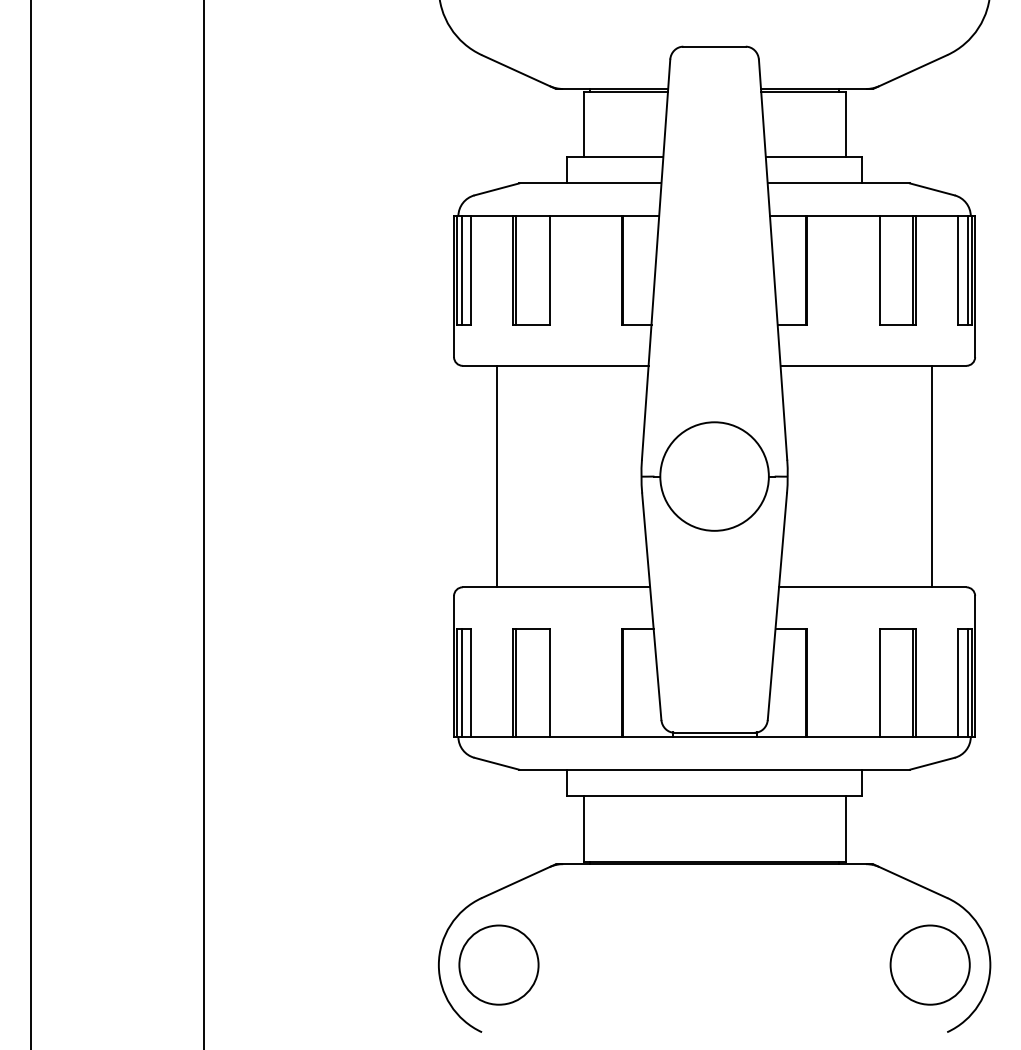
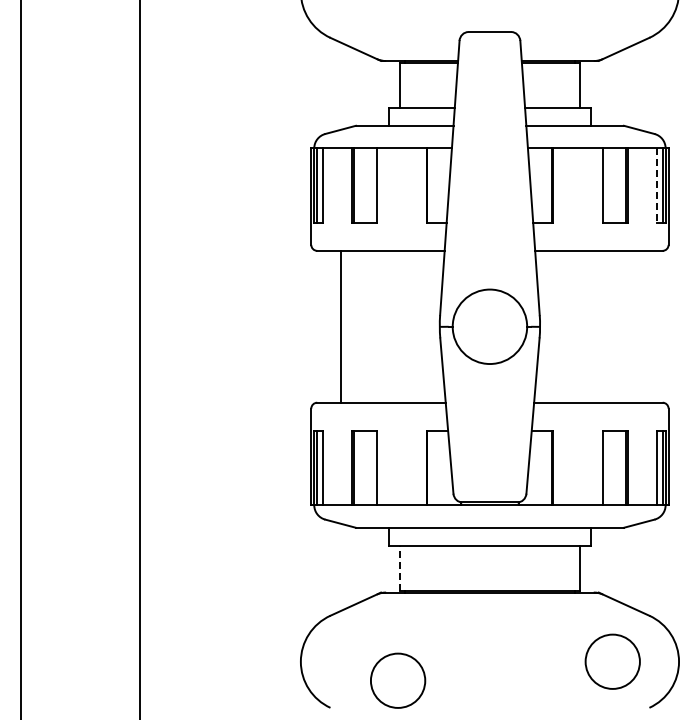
line: (958, 270) -> (657, 185), solid -> dashed
line: (931, 476) -> (638, 326), removed
line: (584, 829) -> (400, 568), solid -> dashed
circle: (499, 964) -> (398, 680), moved
circle: (929, 964) -> (612, 661), moved

